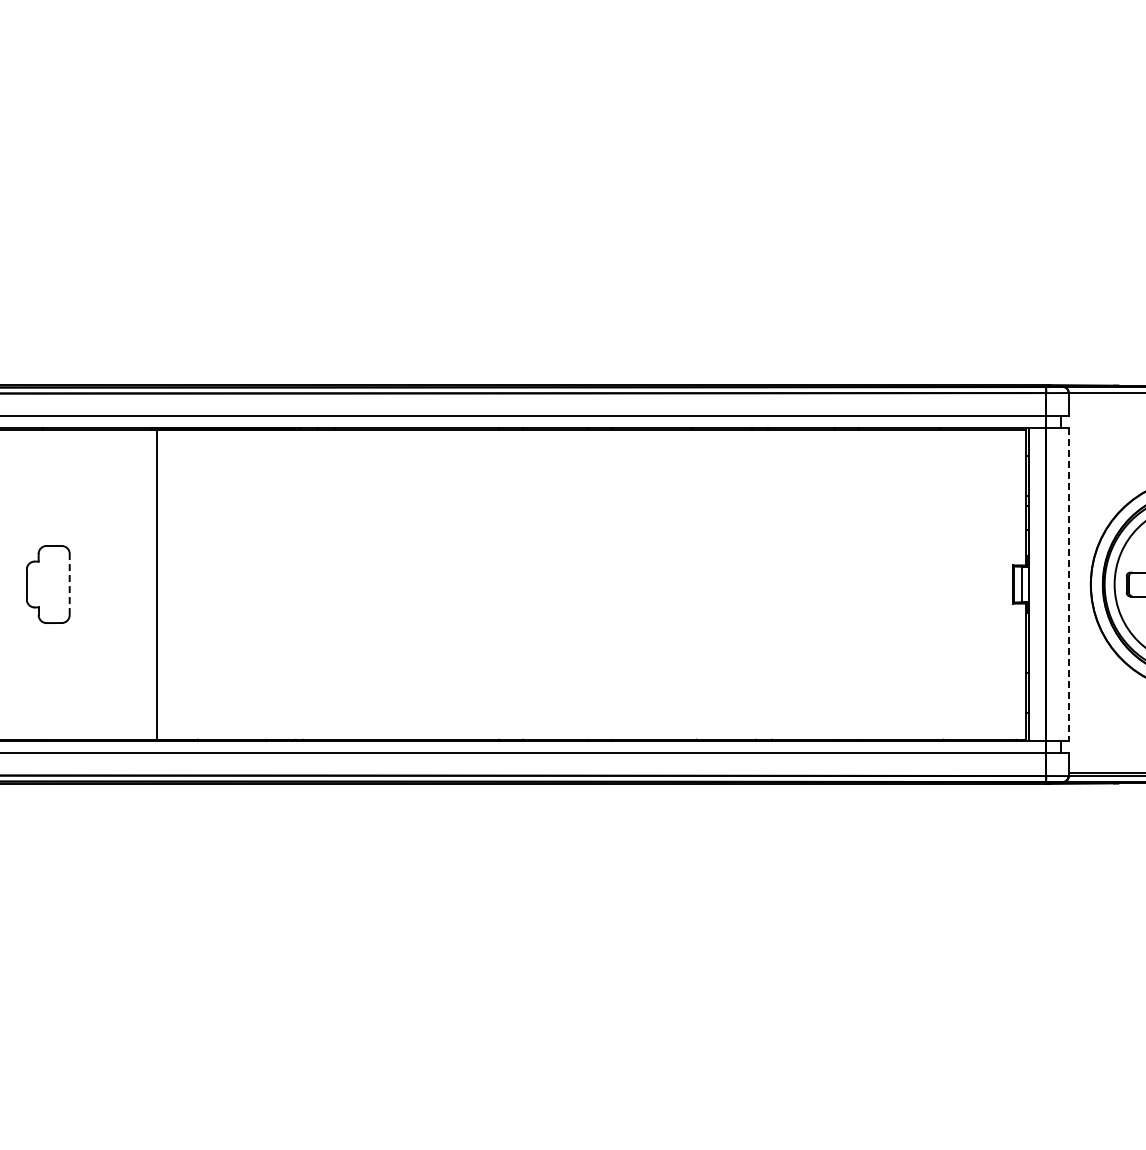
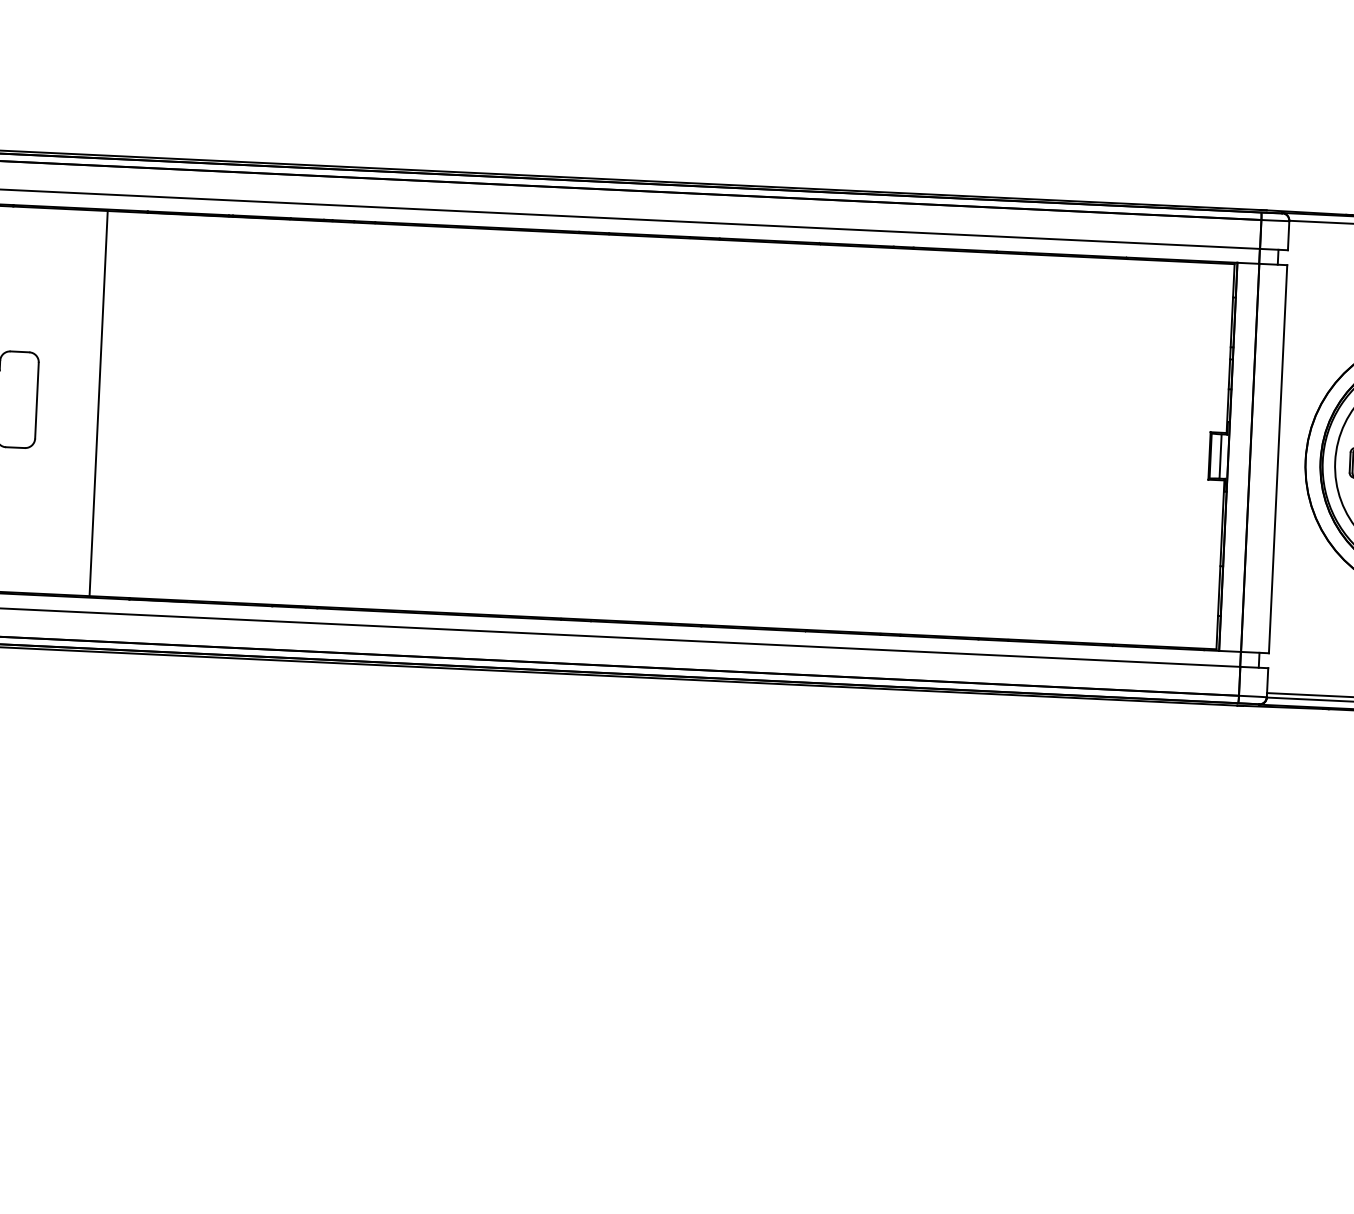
line: (69, 584) -> (36, 400), dashed -> solid
line: (157, 584) -> (98, 403), moved
line: (1068, 585) -> (1277, 460), dashed -> solid

